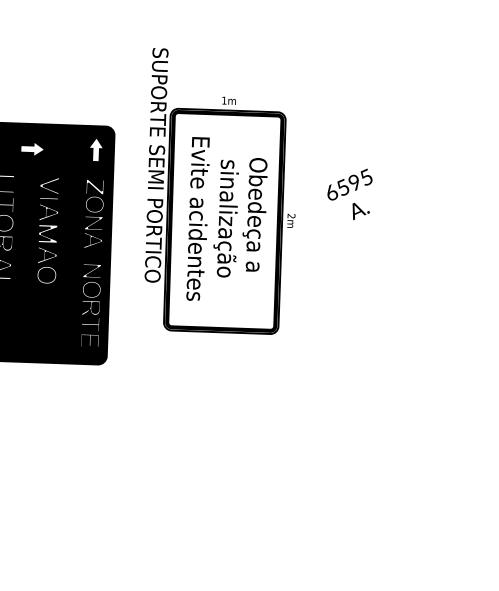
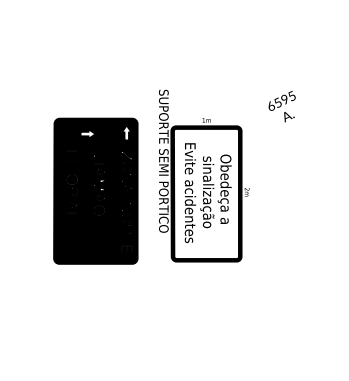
part: (222, 191) -> (204, 175), moved
text: (348, 193) -> (281, 106), moved

